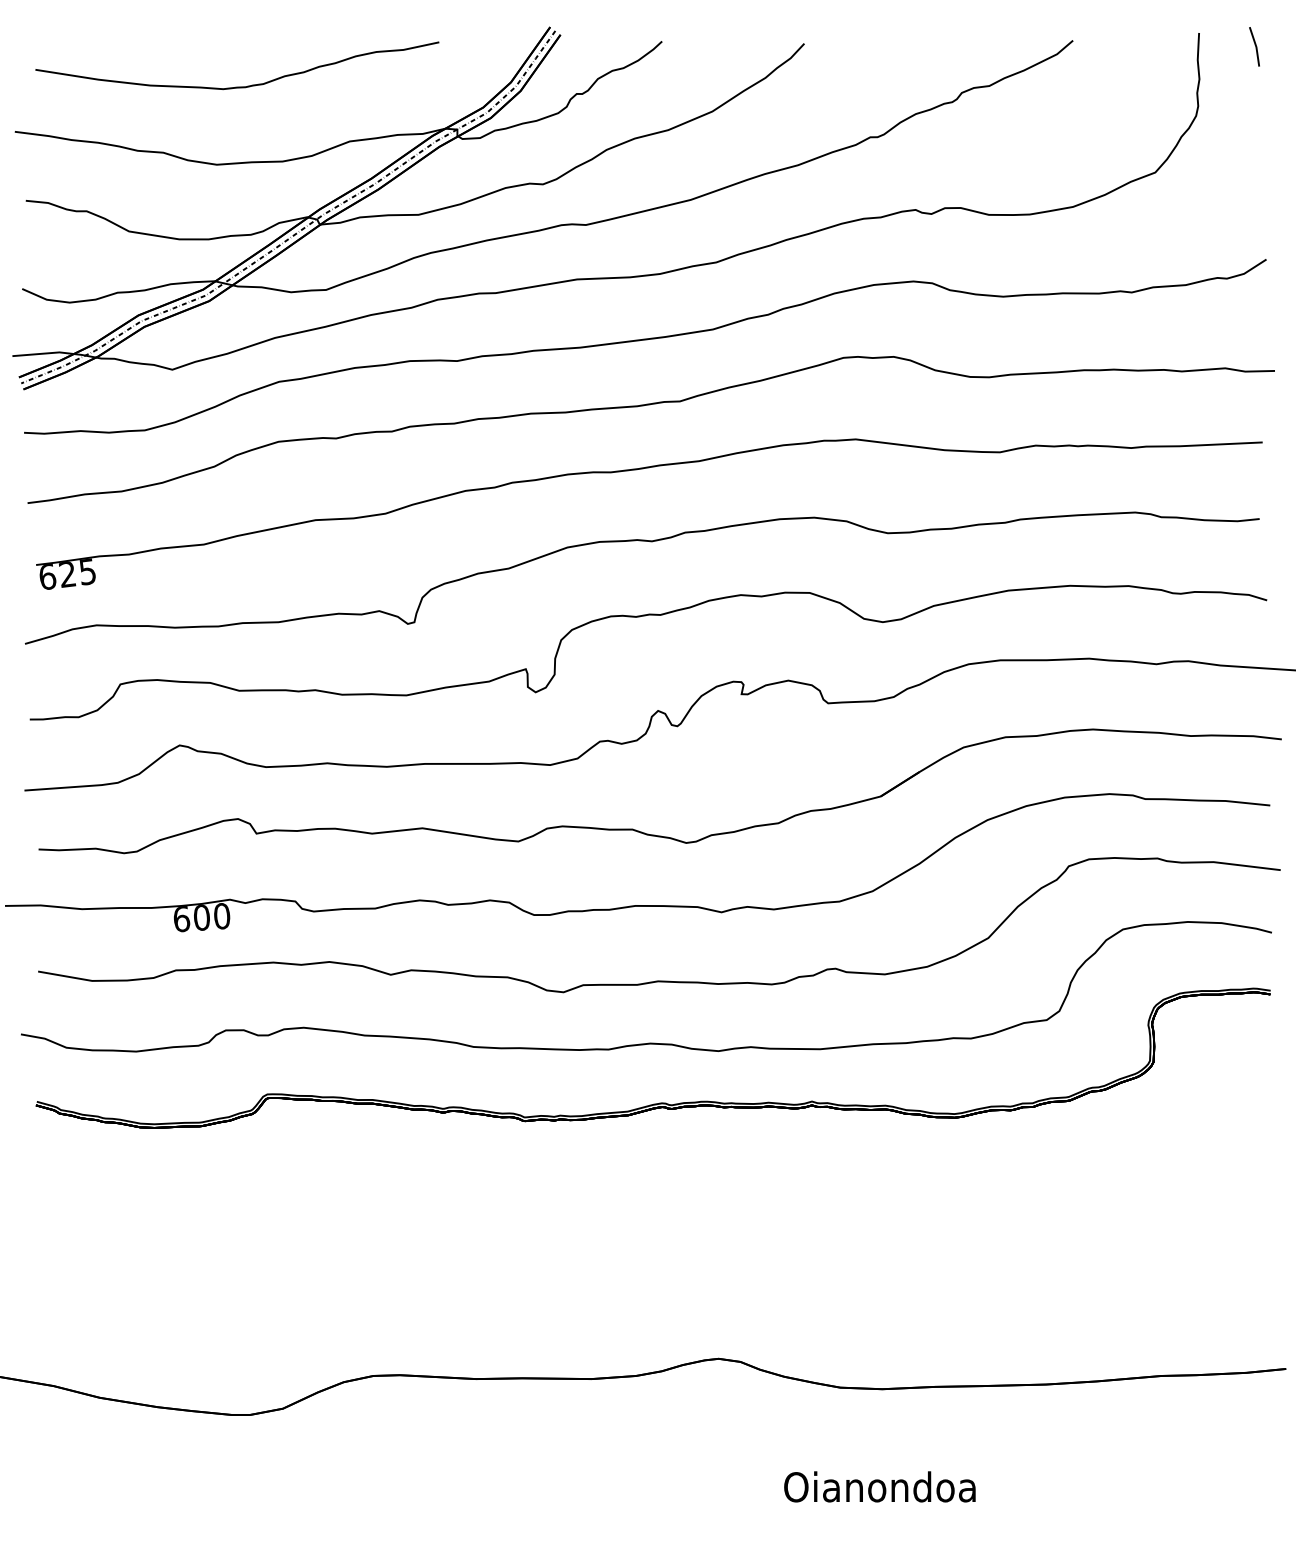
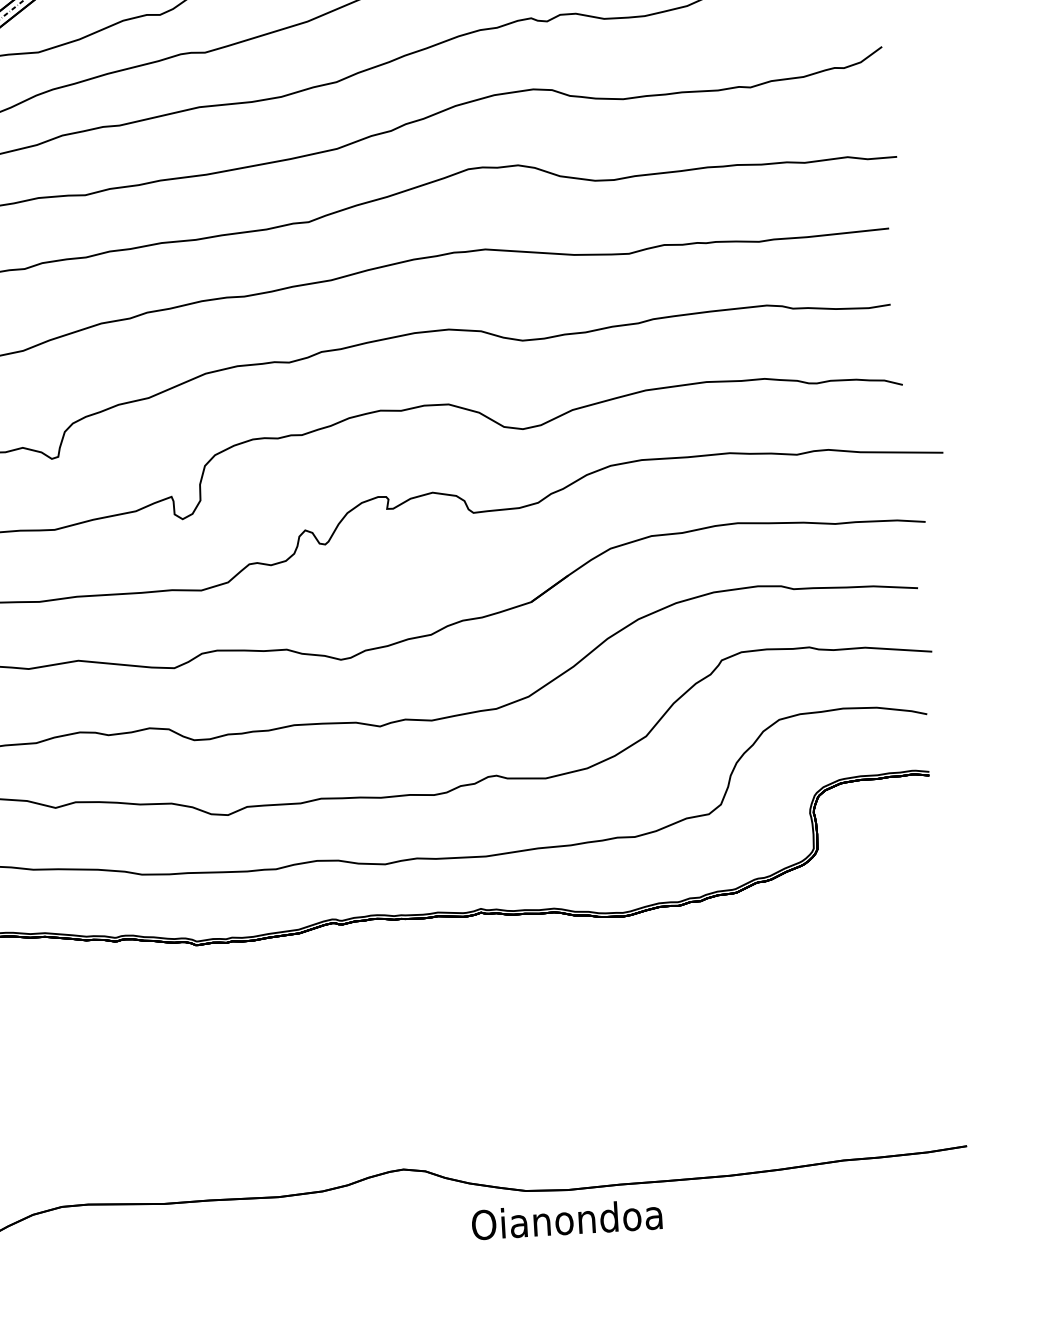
text: (879, 1486) -> (566, 1219), moved

